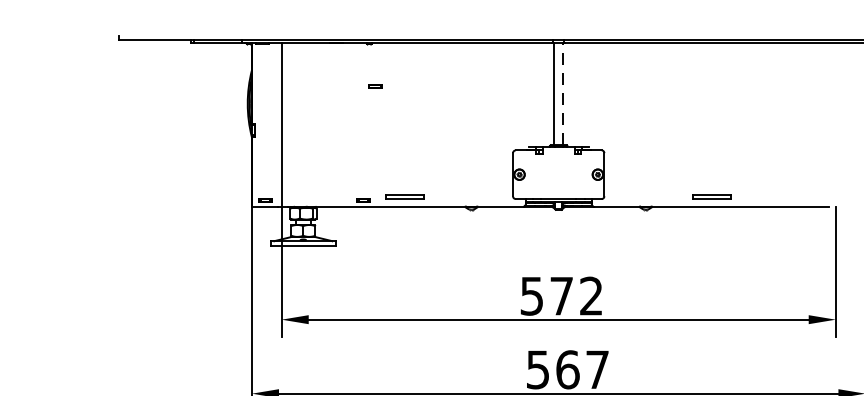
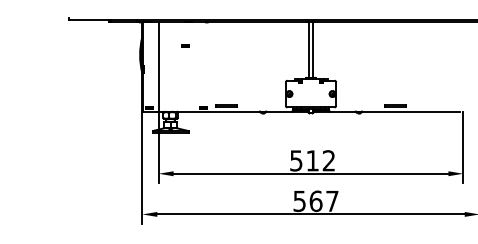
part: (375, 86) -> (185, 45), moved
line: (563, 93) -> (313, 49), dashed -> solid
text: (561, 295) -> (312, 160), 572 -> 512

